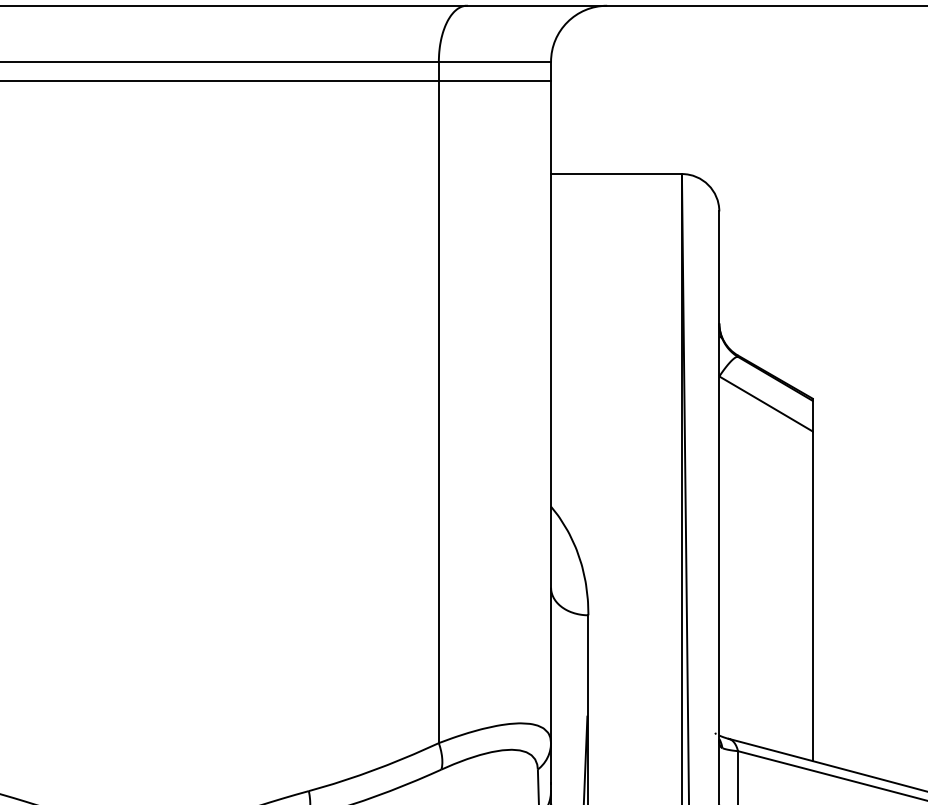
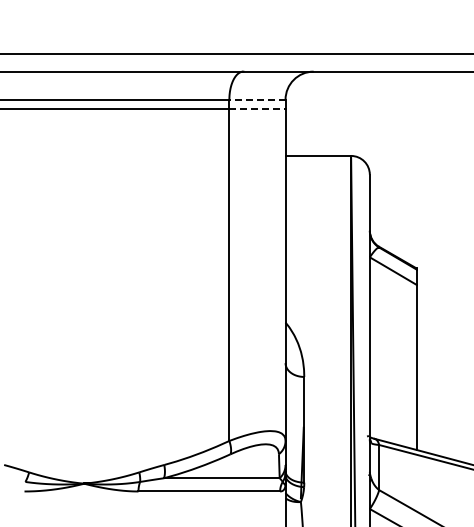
line: (493, 61) -> (256, 99), solid -> dashed
line: (495, 81) -> (257, 109), solid -> dashed

